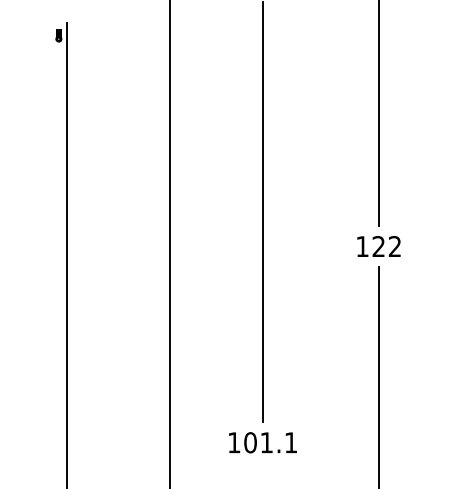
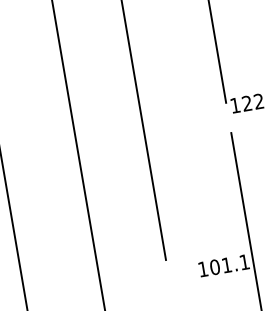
text: (378, 246) -> (246, 103), moved
text: (262, 442) -> (223, 265), moved

